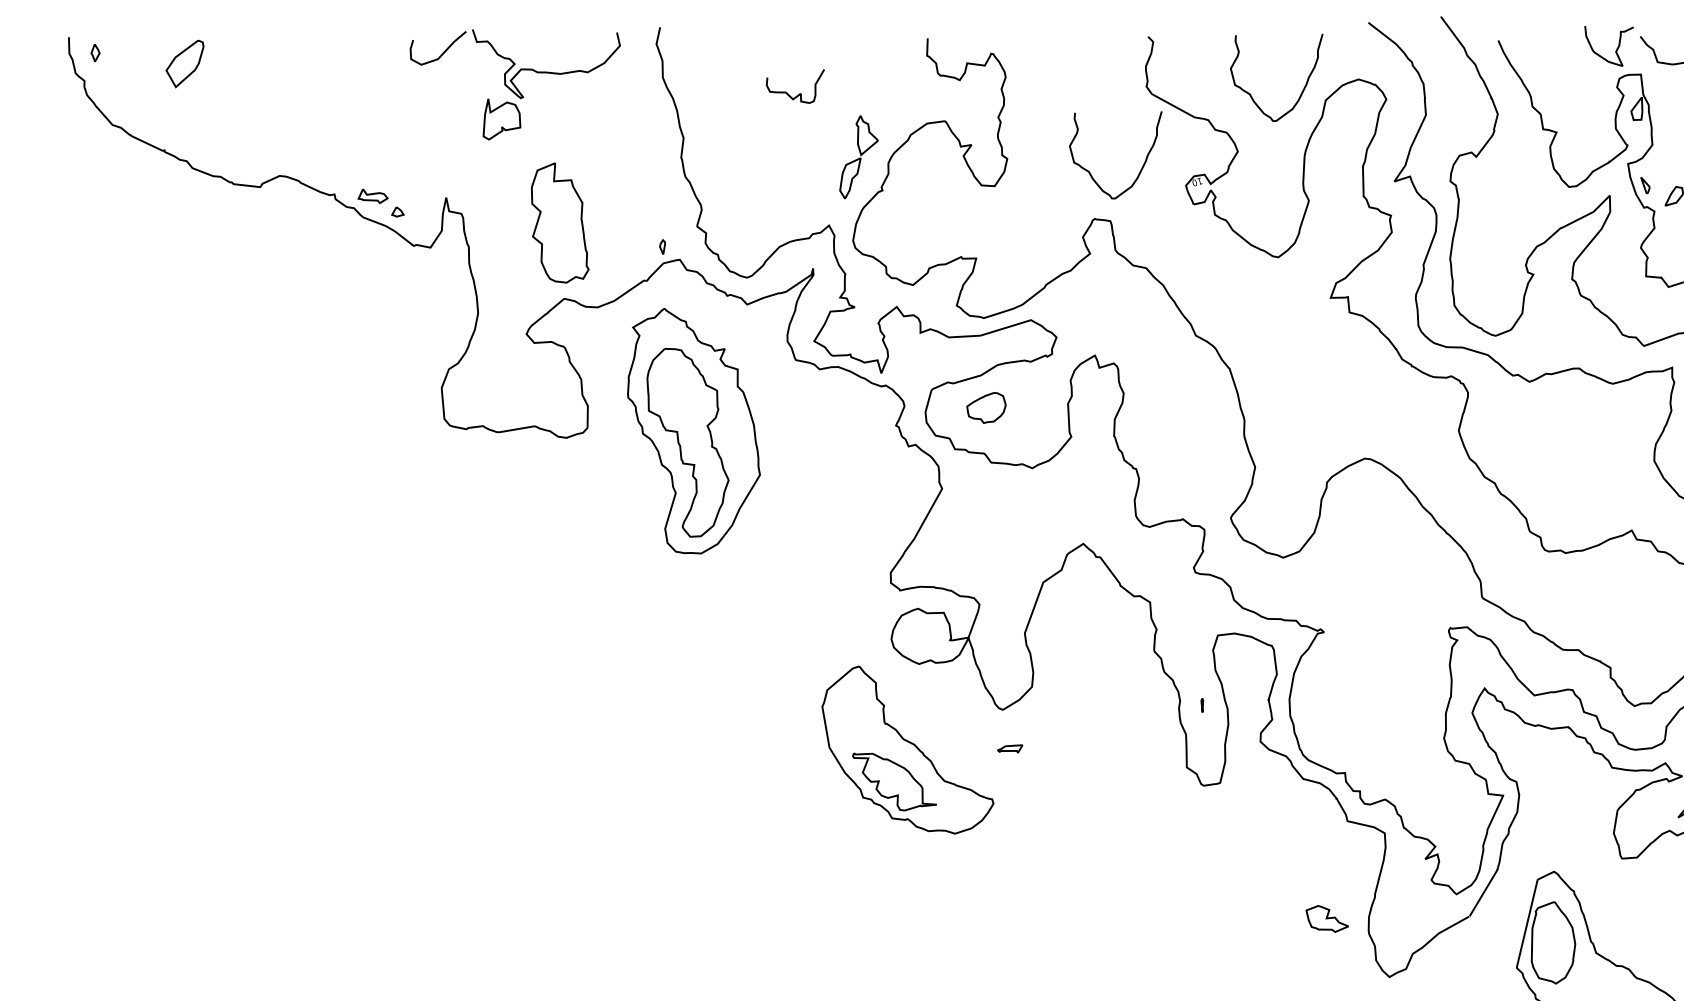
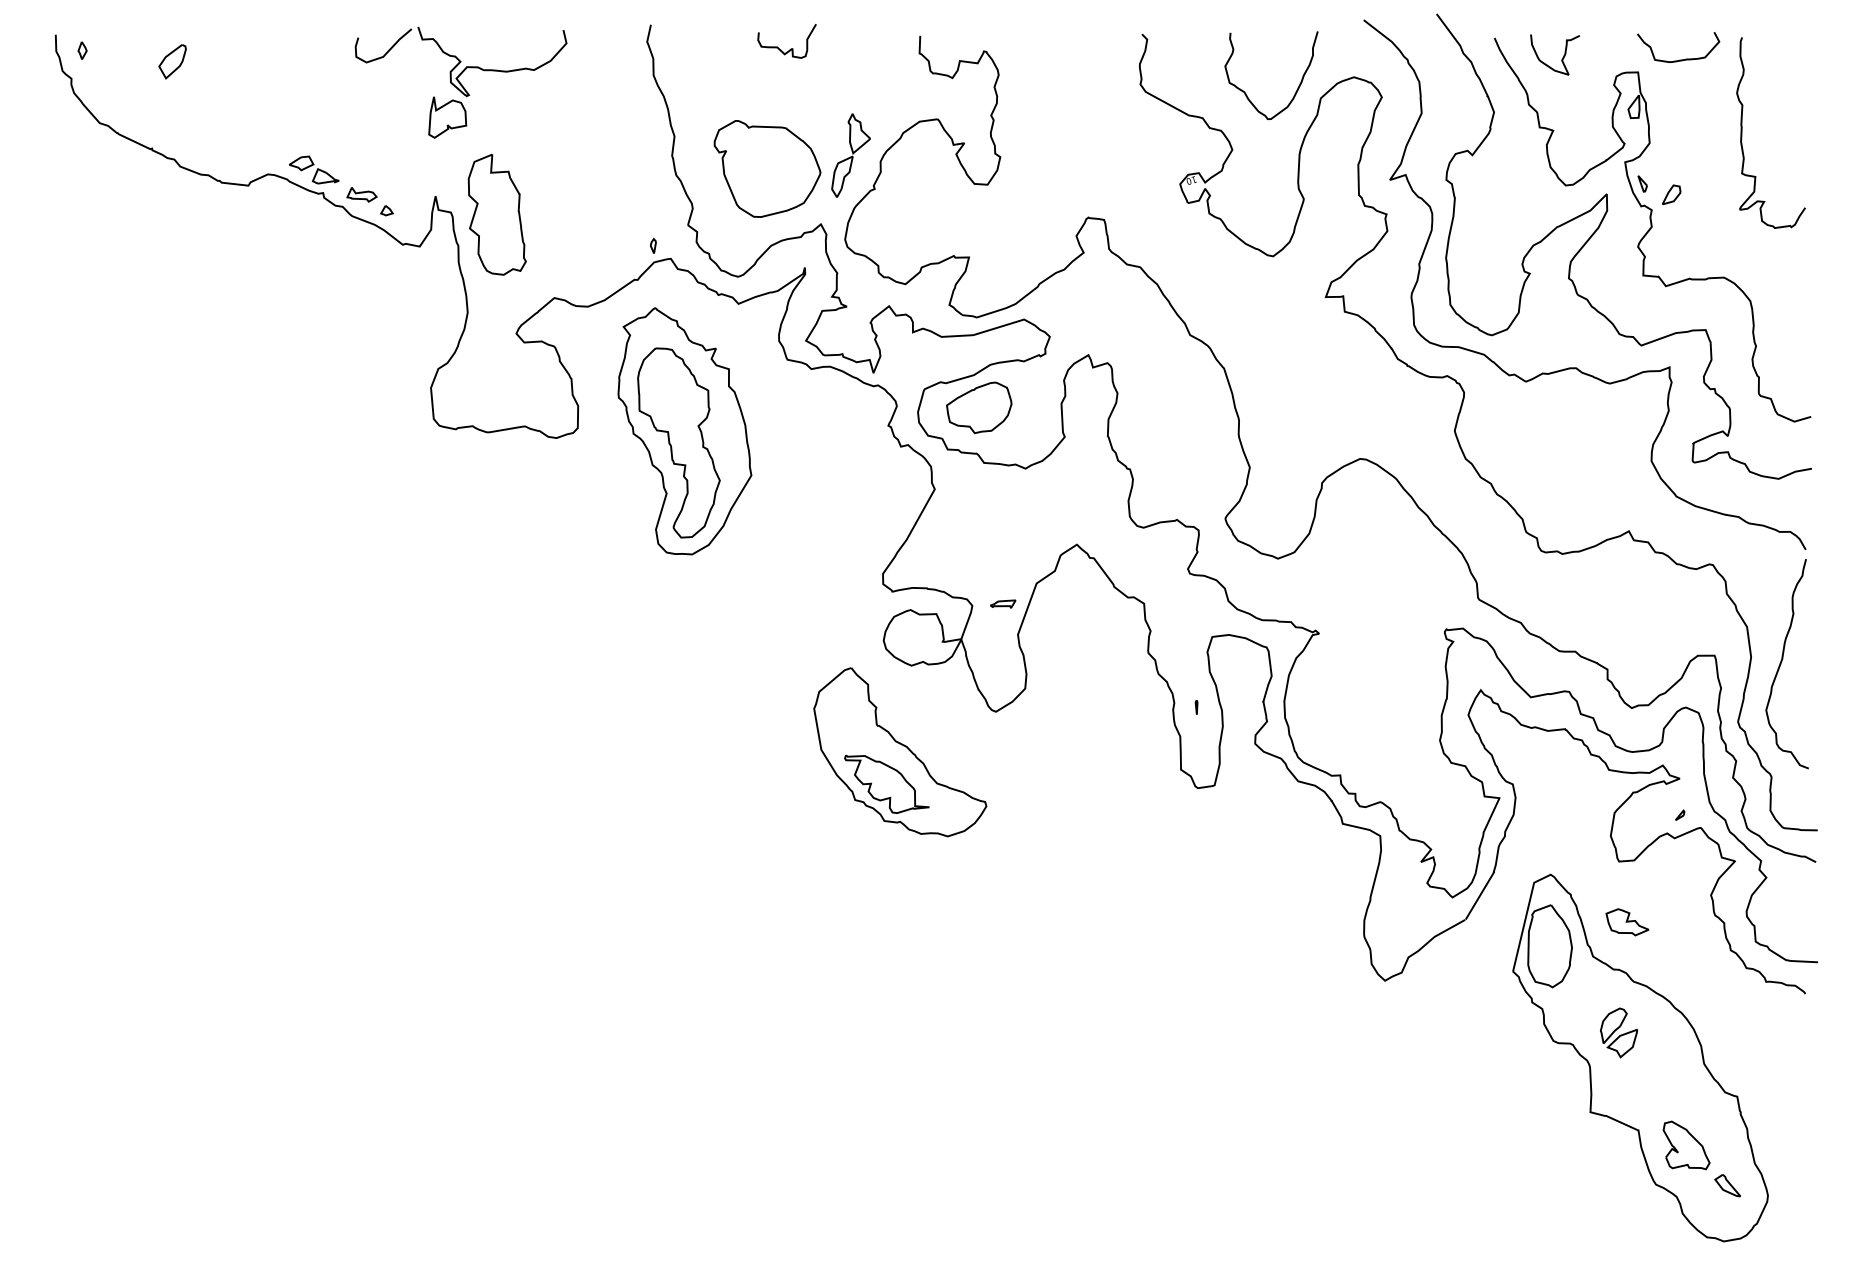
curve: (1616, 48) -> (1562, 57), moved
part: (184, 63) -> (172, 61), size x0.71
part: (514, 84) -> (460, 82), moved
curve: (798, 93) -> (790, 48), moved
curve: (1141, 167) -> (1135, 165), removed
part: (775, 170) -> (767, 168), added
part: (325, 171) -> (314, 169), added
part: (559, 222) -> (496, 214), moved
part: (986, 407) -> (979, 407), size x1.67
part: (1010, 748) -> (1003, 603), moved
part: (1327, 919) -> (1627, 922), moved

